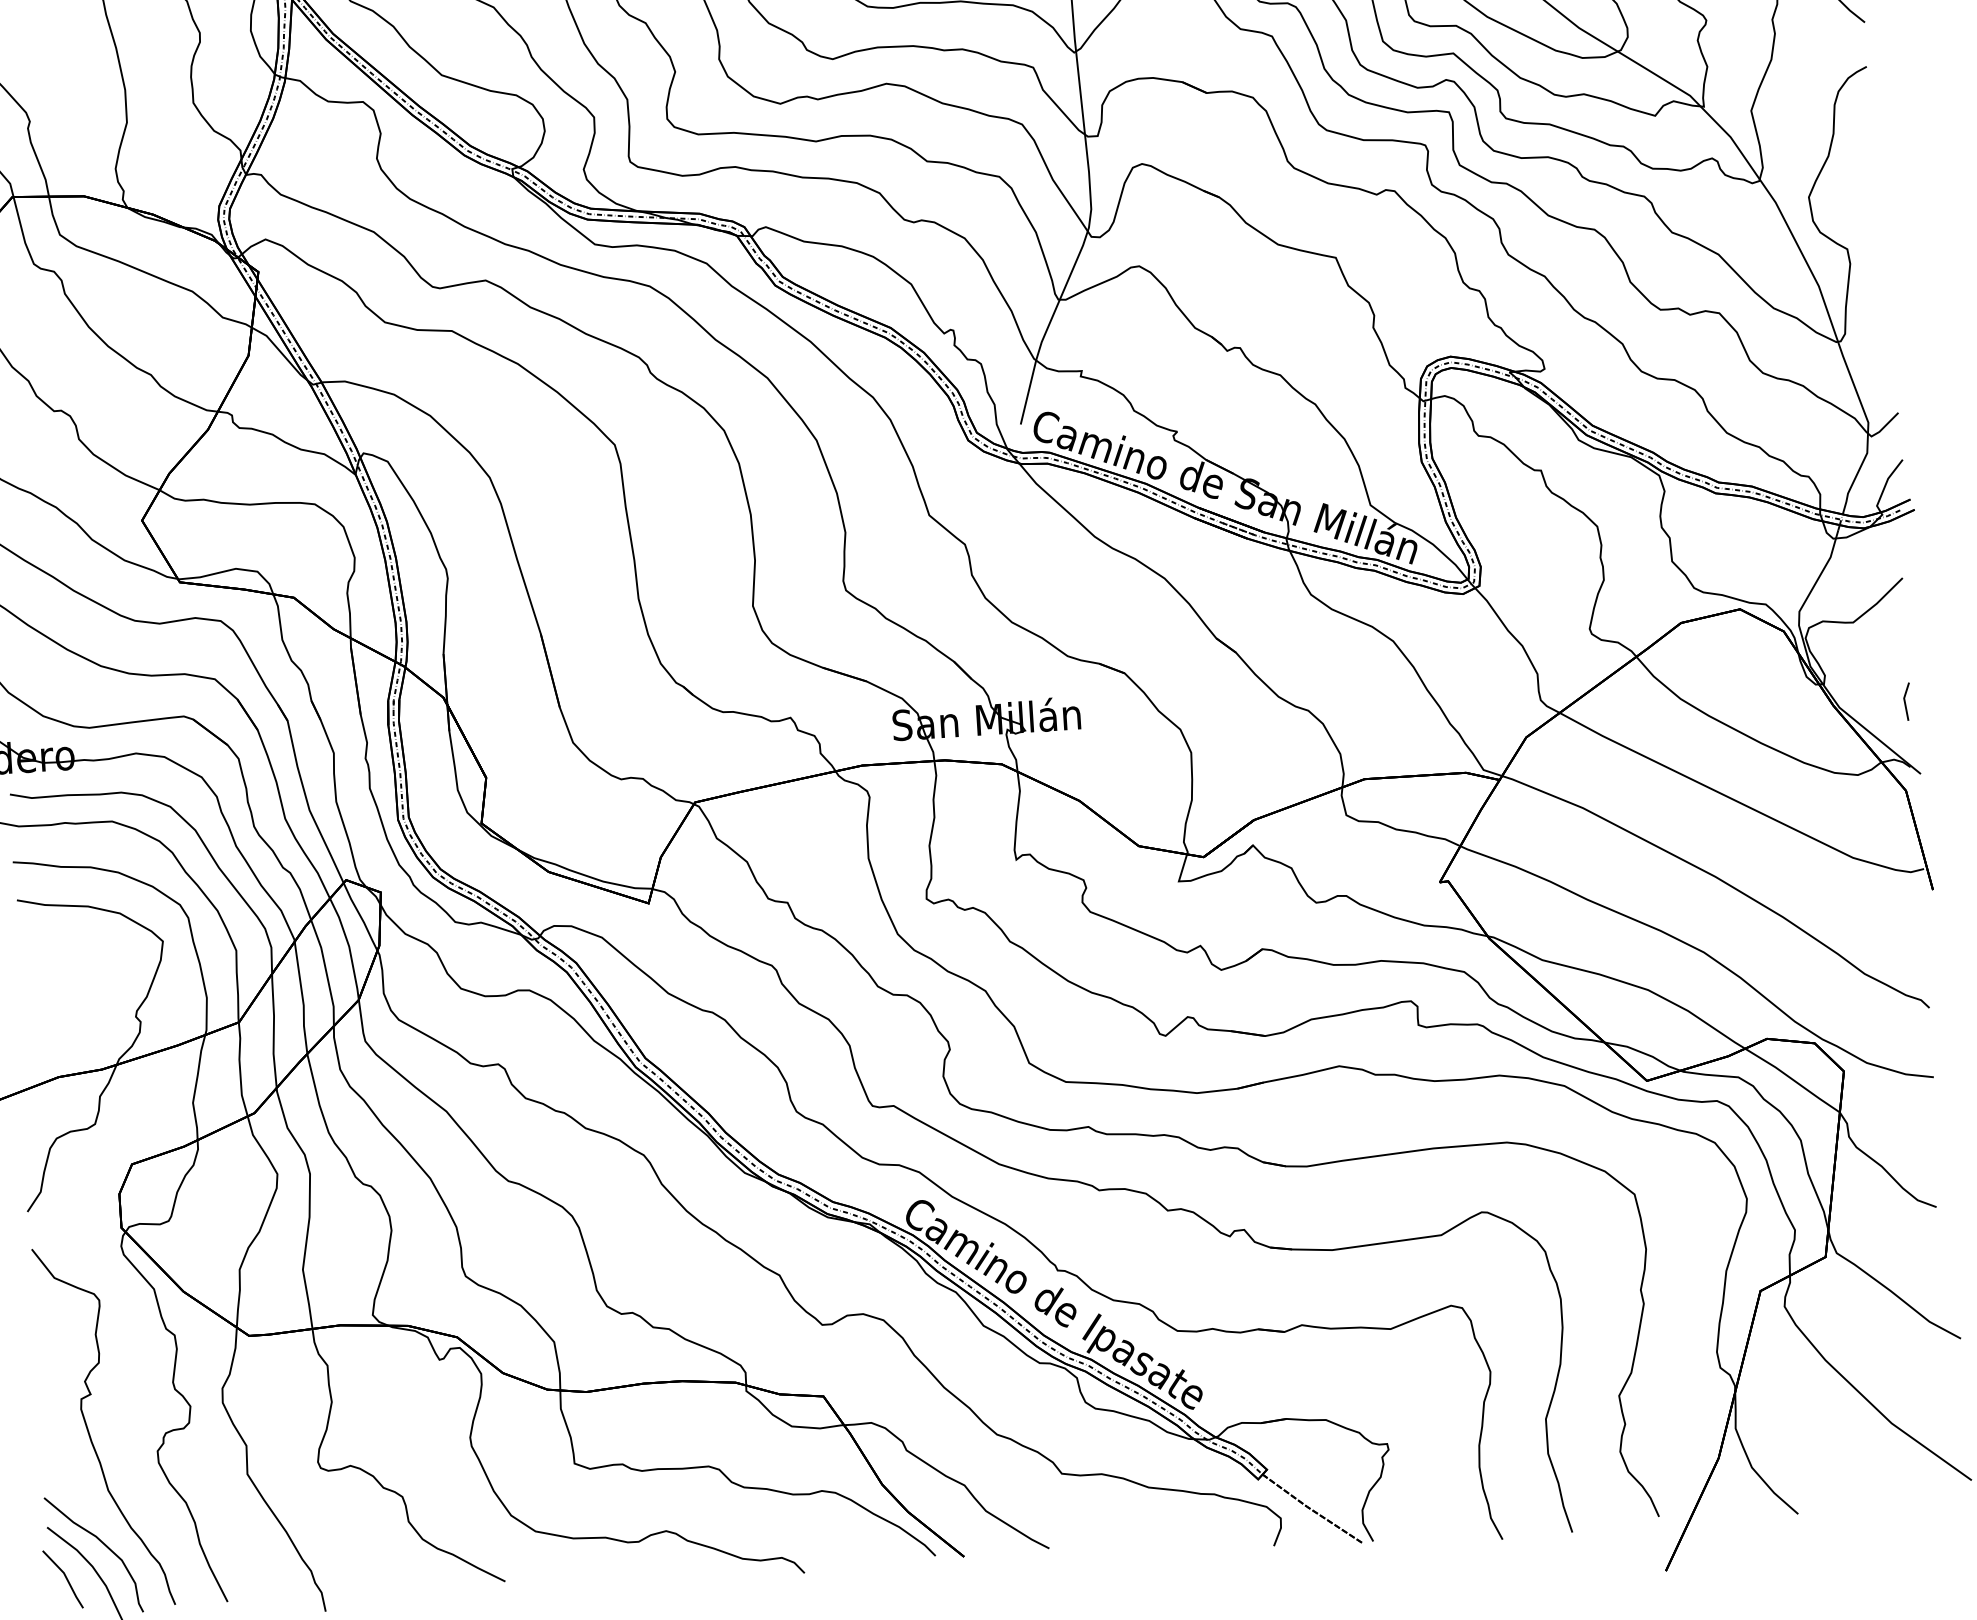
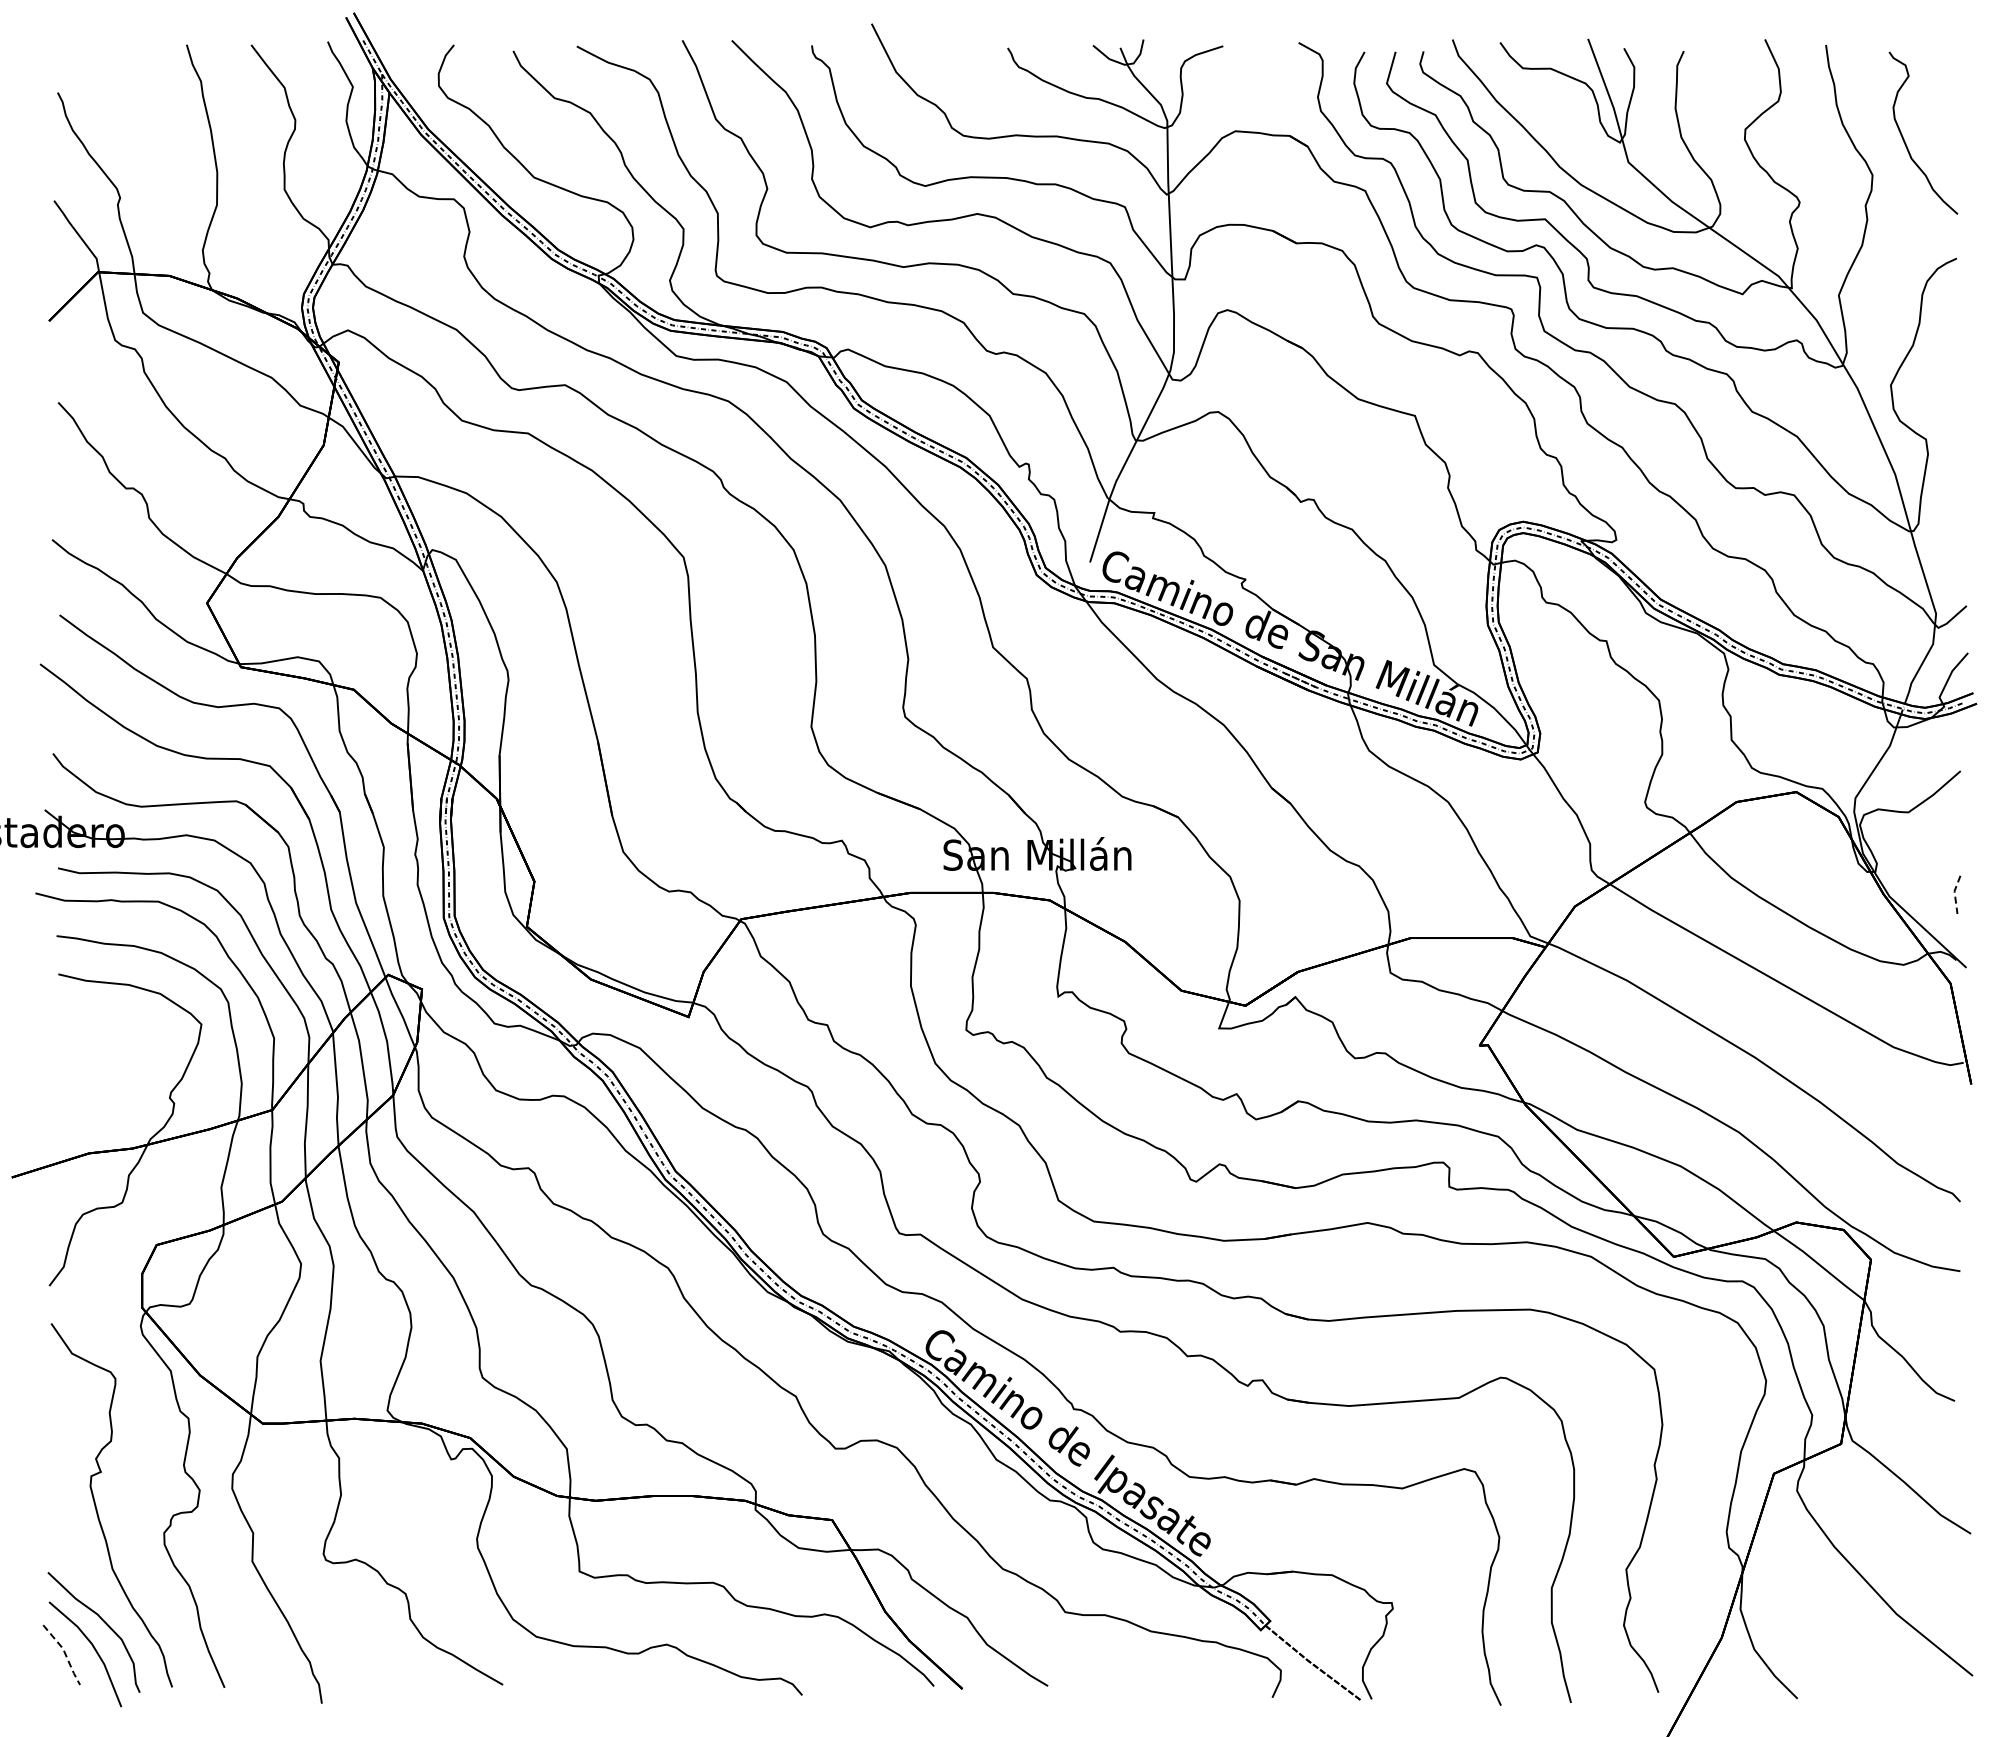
line: (1904, 701) -> (1954, 894), solid -> dashed
line: (66, 1577) -> (65, 1653), solid -> dashed

